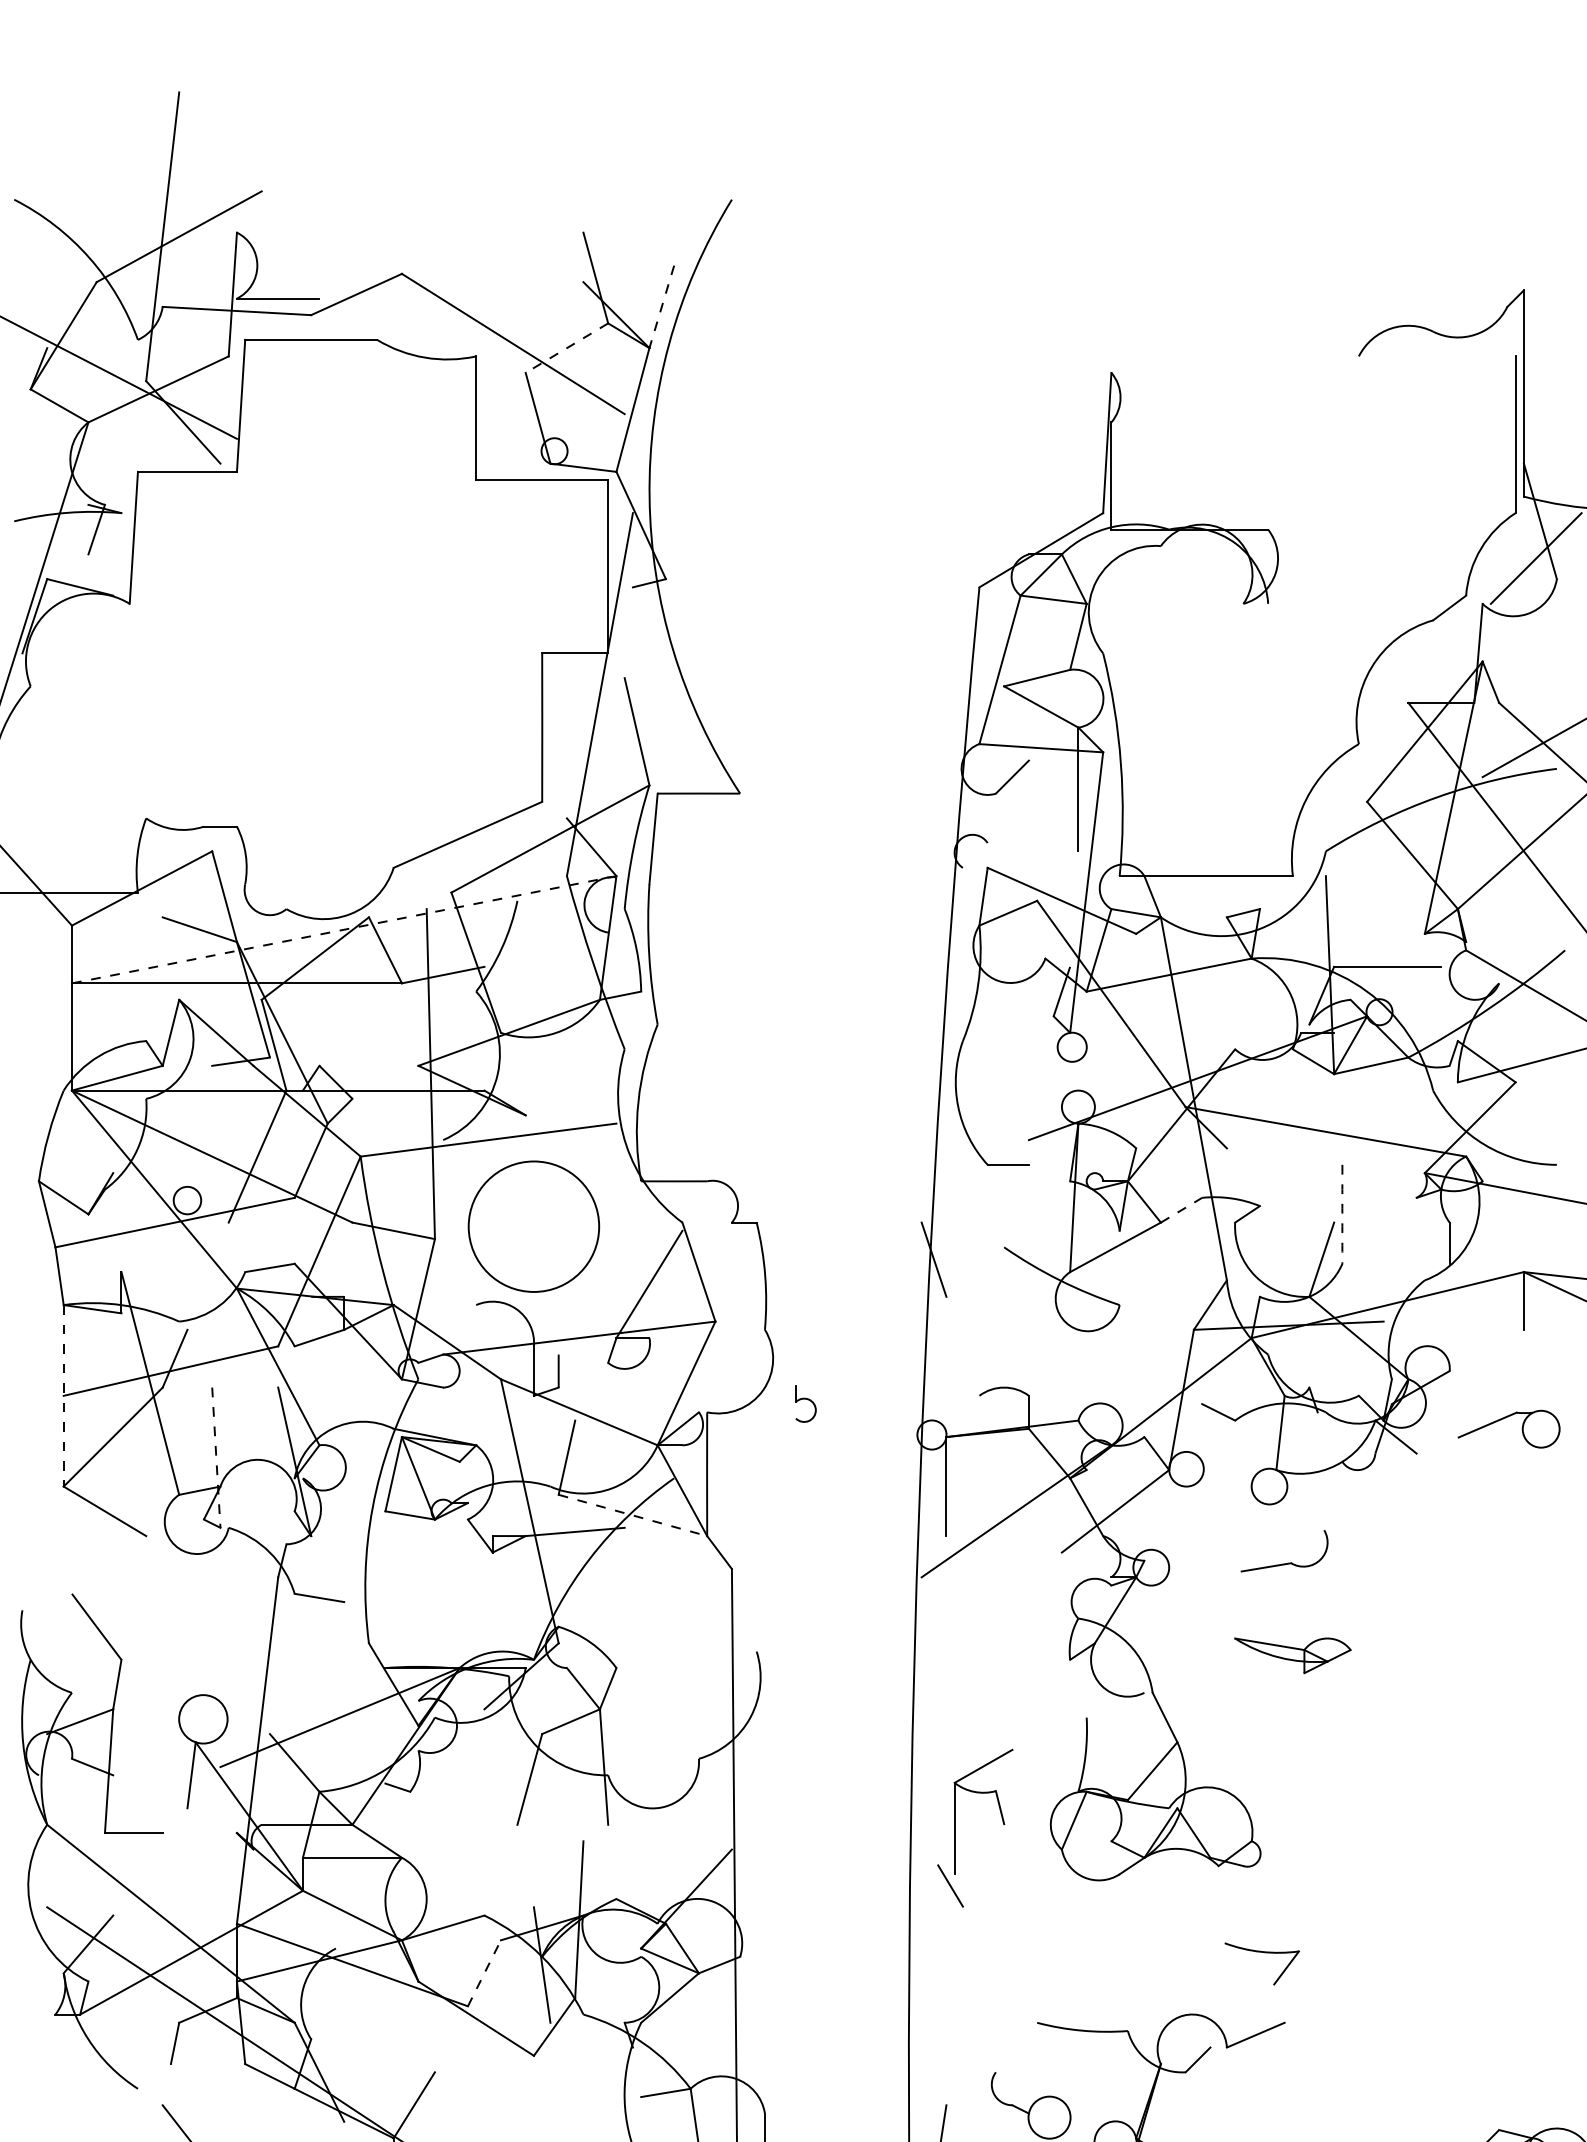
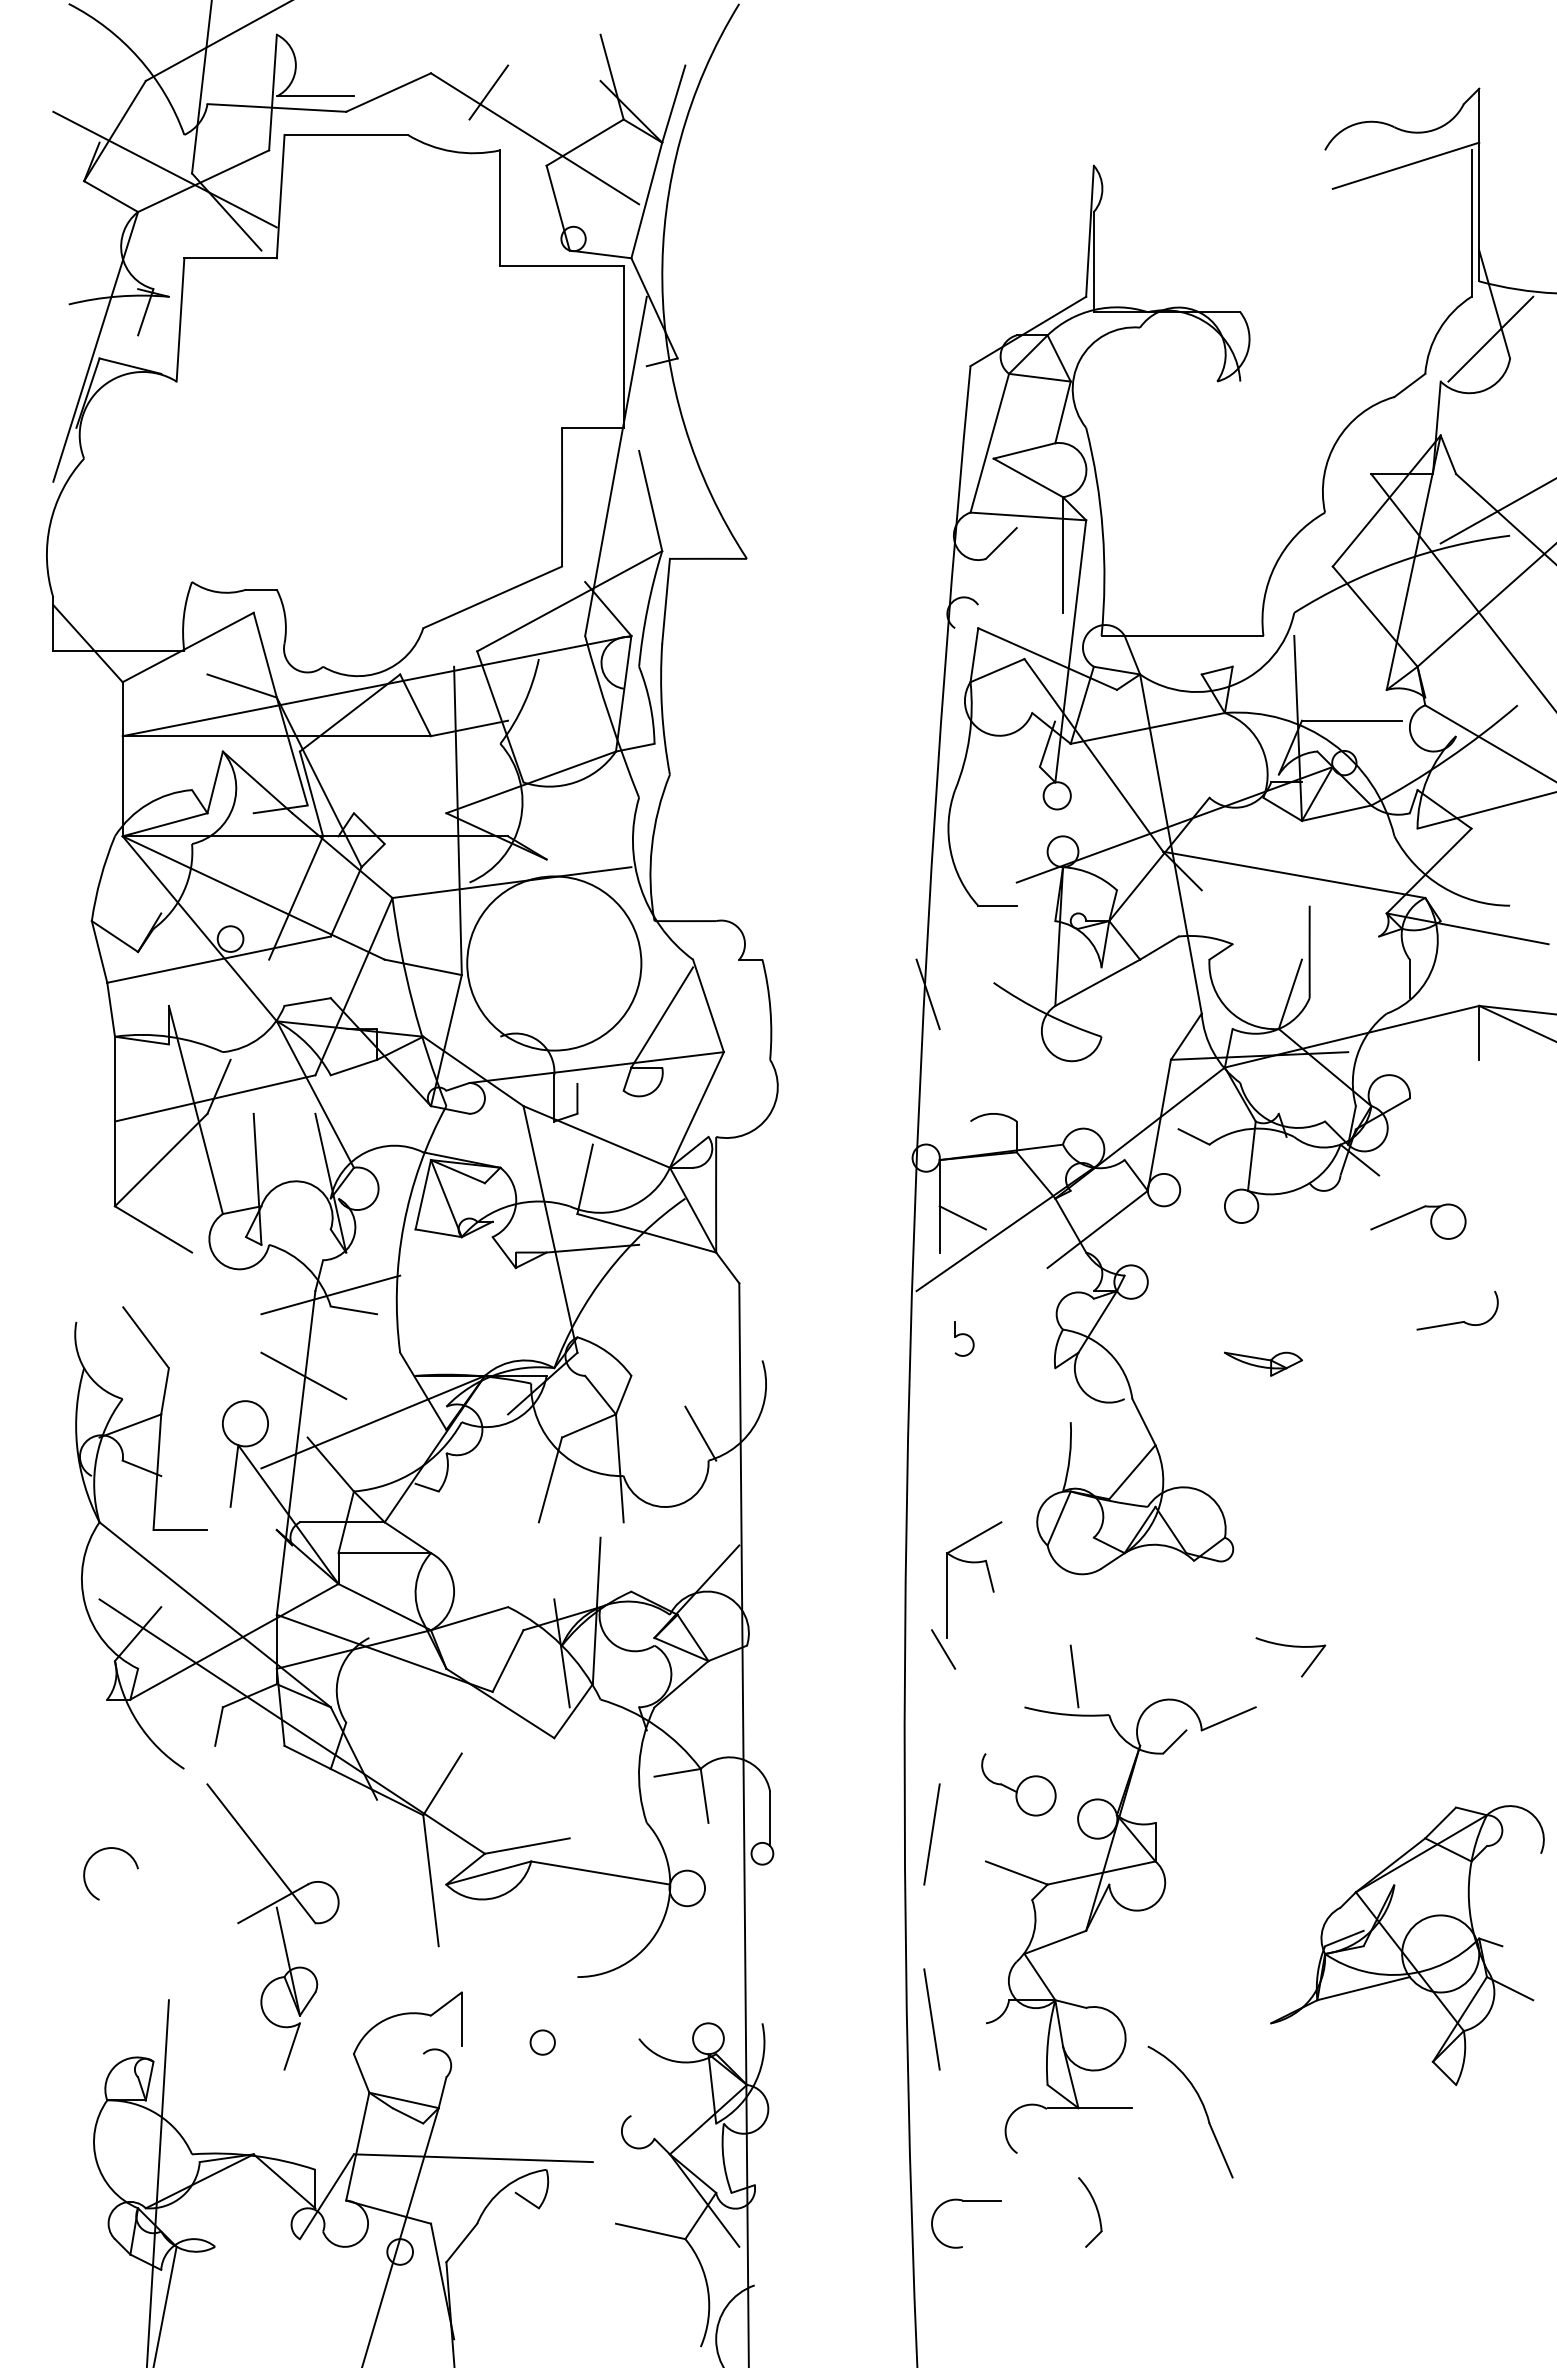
line: (463, 294) -> (488, 92), added
line: (661, 307) -> (673, 104), dashed -> solid
line: (567, 347) -> (585, 142), dashed -> solid
line: (1444, 372) -> (1405, 165), added
line: (344, 929) -> (377, 685), dashed -> solid
line: (1181, 1209) -> (1159, 947), dashed -> solid
arc: (1342, 1213) -> (1309, 951), dashed -> solid
circle: (534, 1226) -> (554, 963), size x1.43
line: (63, 1395) -> (114, 1121), dashed -> solid
part: (805, 1403) -> (964, 1338), moved
part: (1507, 1418) -> (1416, 1211), moved
line: (216, 1457) -> (257, 1179), dashed -> solid
line: (970, 1498) -> (962, 1217), added
line: (632, 1515) -> (646, 1233), dashed -> solid
part: (1285, 1562) -> (1458, 1321), moved
line: (294, 1580) -> (330, 1294), added
part: (1292, 1654) -> (1263, 1363), size x0.71
line: (265, 1667) -> (303, 1375), added
line: (690, 1729) -> (700, 1433), added
part: (954, 1828) -> (947, 1595), moved
part: (1263, 1953) -> (1291, 1647), moved
line: (484, 1972) -> (508, 1660), dashed -> solid
line: (1090, 1989) -> (1074, 1676), added

